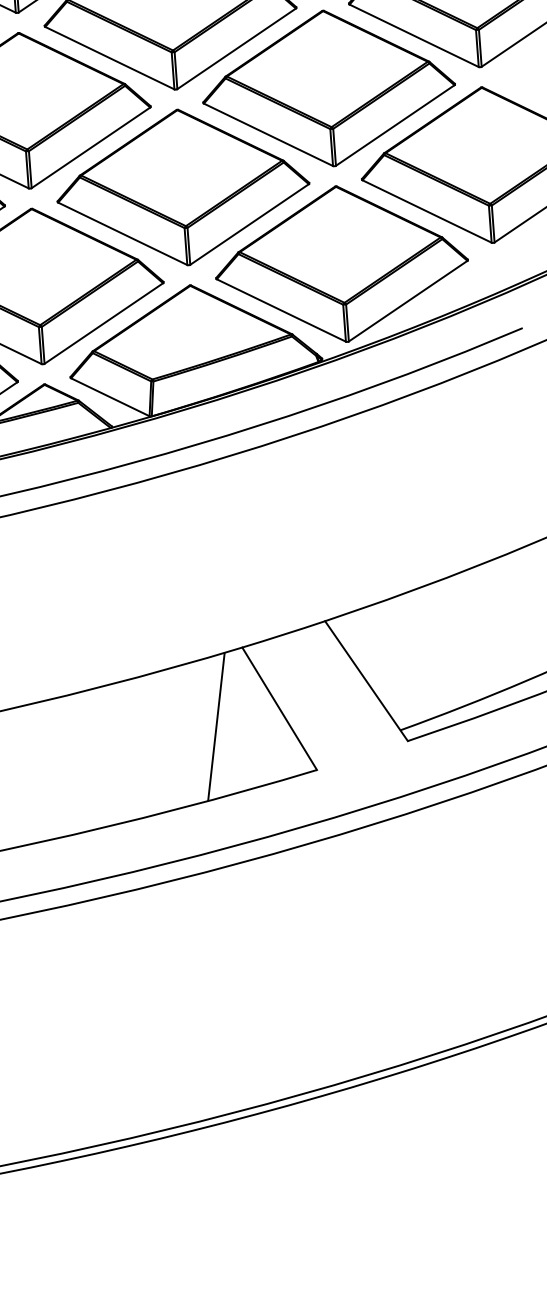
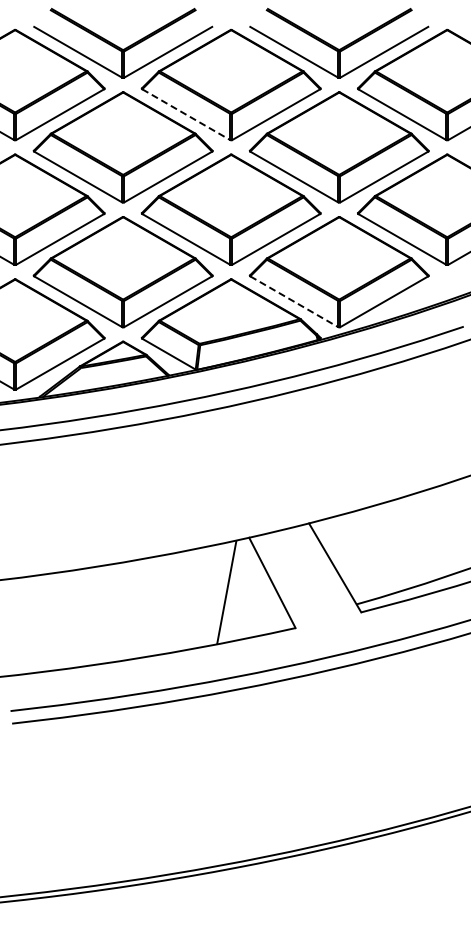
line: (110, 57) -> (186, 114), solid -> dashed
line: (281, 310) -> (294, 301), solid -> dashed

